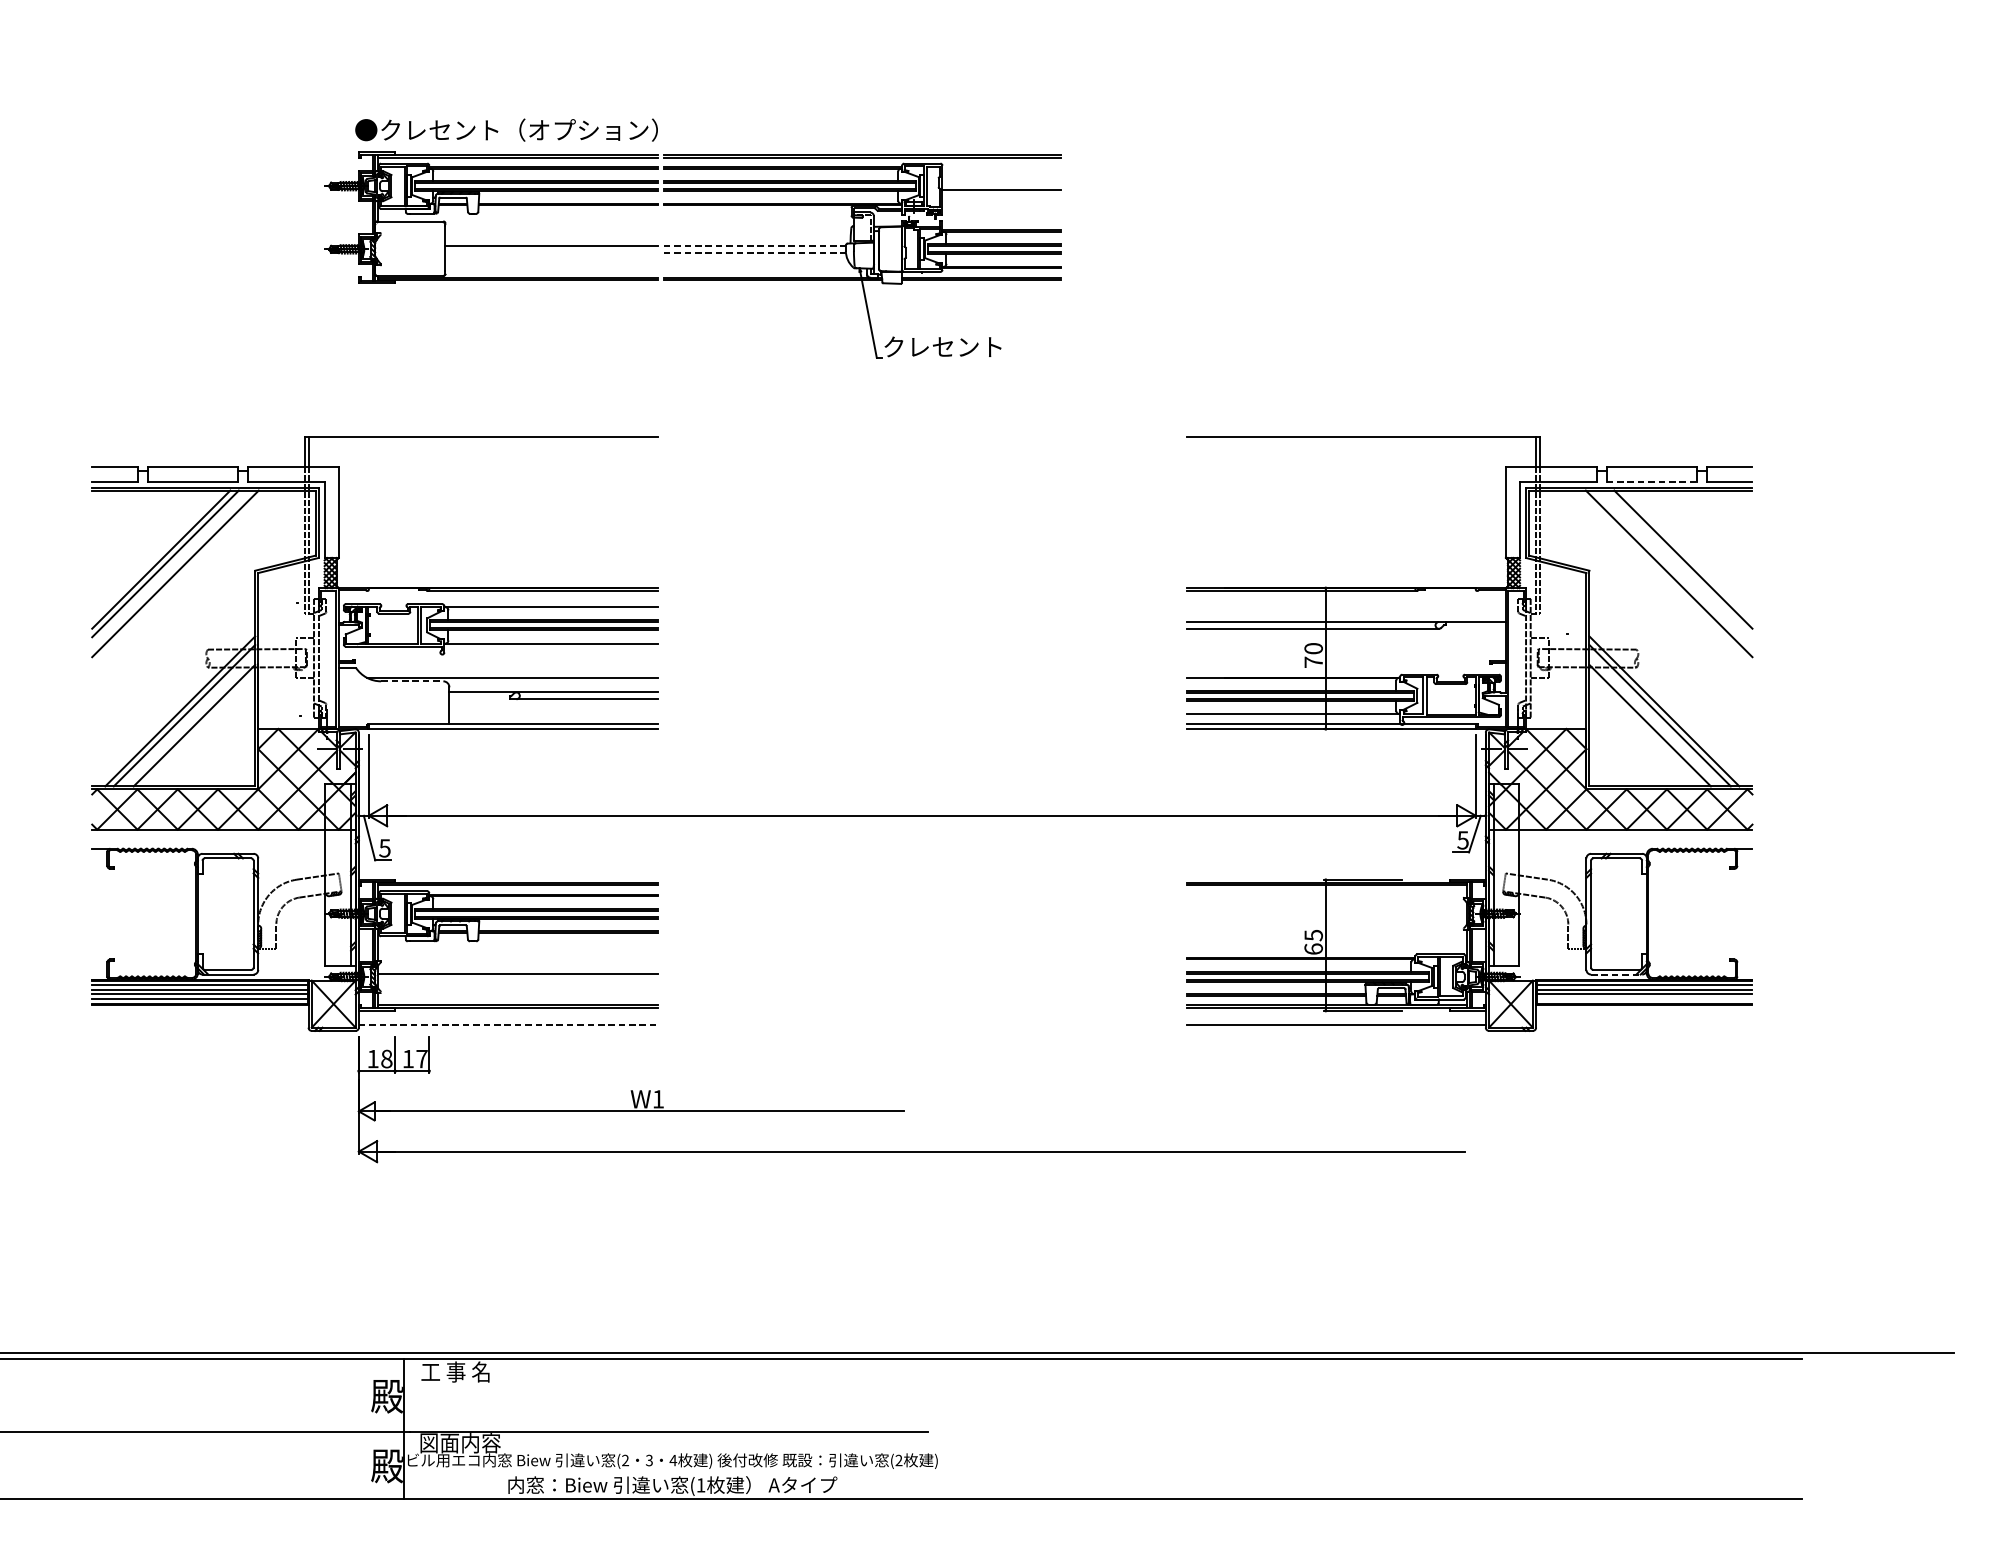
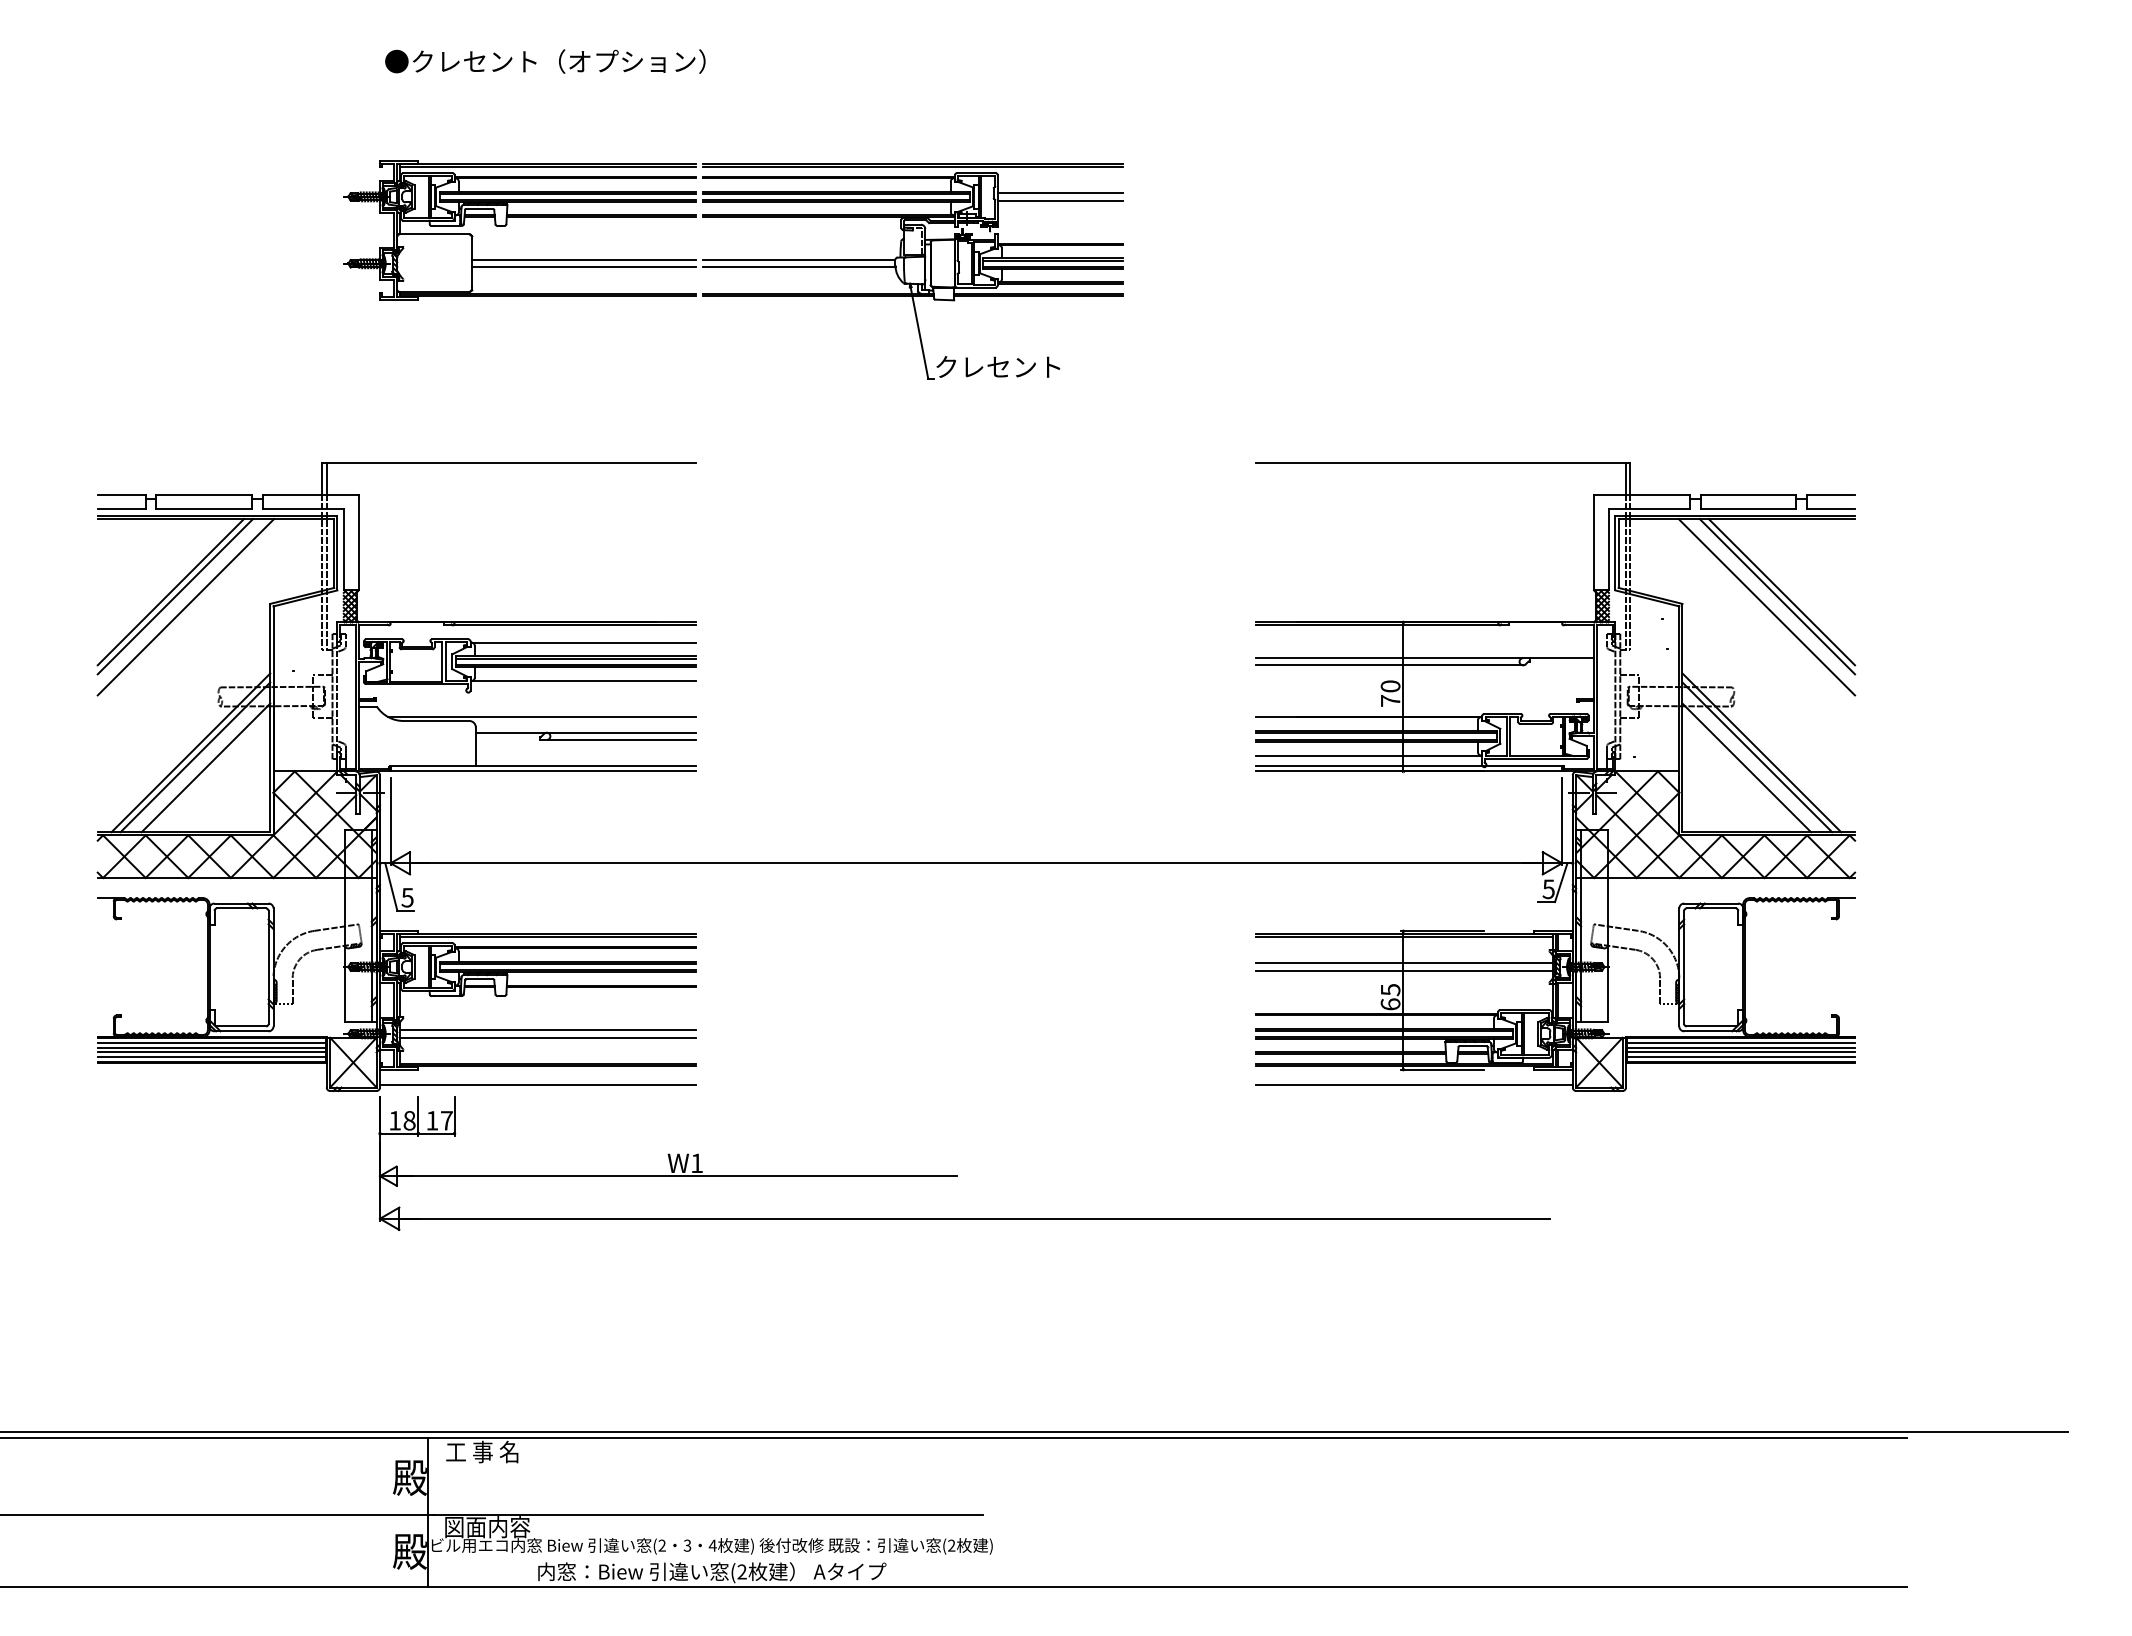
text: (506, 130) -> (545, 61), moved
line: (1001, 182) -> (1060, 193), added
line: (755, 246) -> (799, 260), dashed -> solid
line: (551, 252) -> (583, 267), added
line: (755, 252) -> (799, 267), dashed -> solid
line: (1651, 481) -> (1748, 509), dashed -> solid
line: (1679, 563) -> (1777, 596), added
line: (412, 681) -> (436, 721), dashed -> solid
line: (1326, 910) -> (1404, 963), added
line: (1326, 917) -> (1404, 970), added
line: (1616, 974) -> (1711, 1031), dashed -> solid
line: (518, 980) -> (548, 1037), added
line: (1645, 999) -> (1741, 1057), added
line: (508, 1024) -> (538, 1084), dashed -> solid
text: (700, 1484) -> (741, 1571), (1 -> (2

